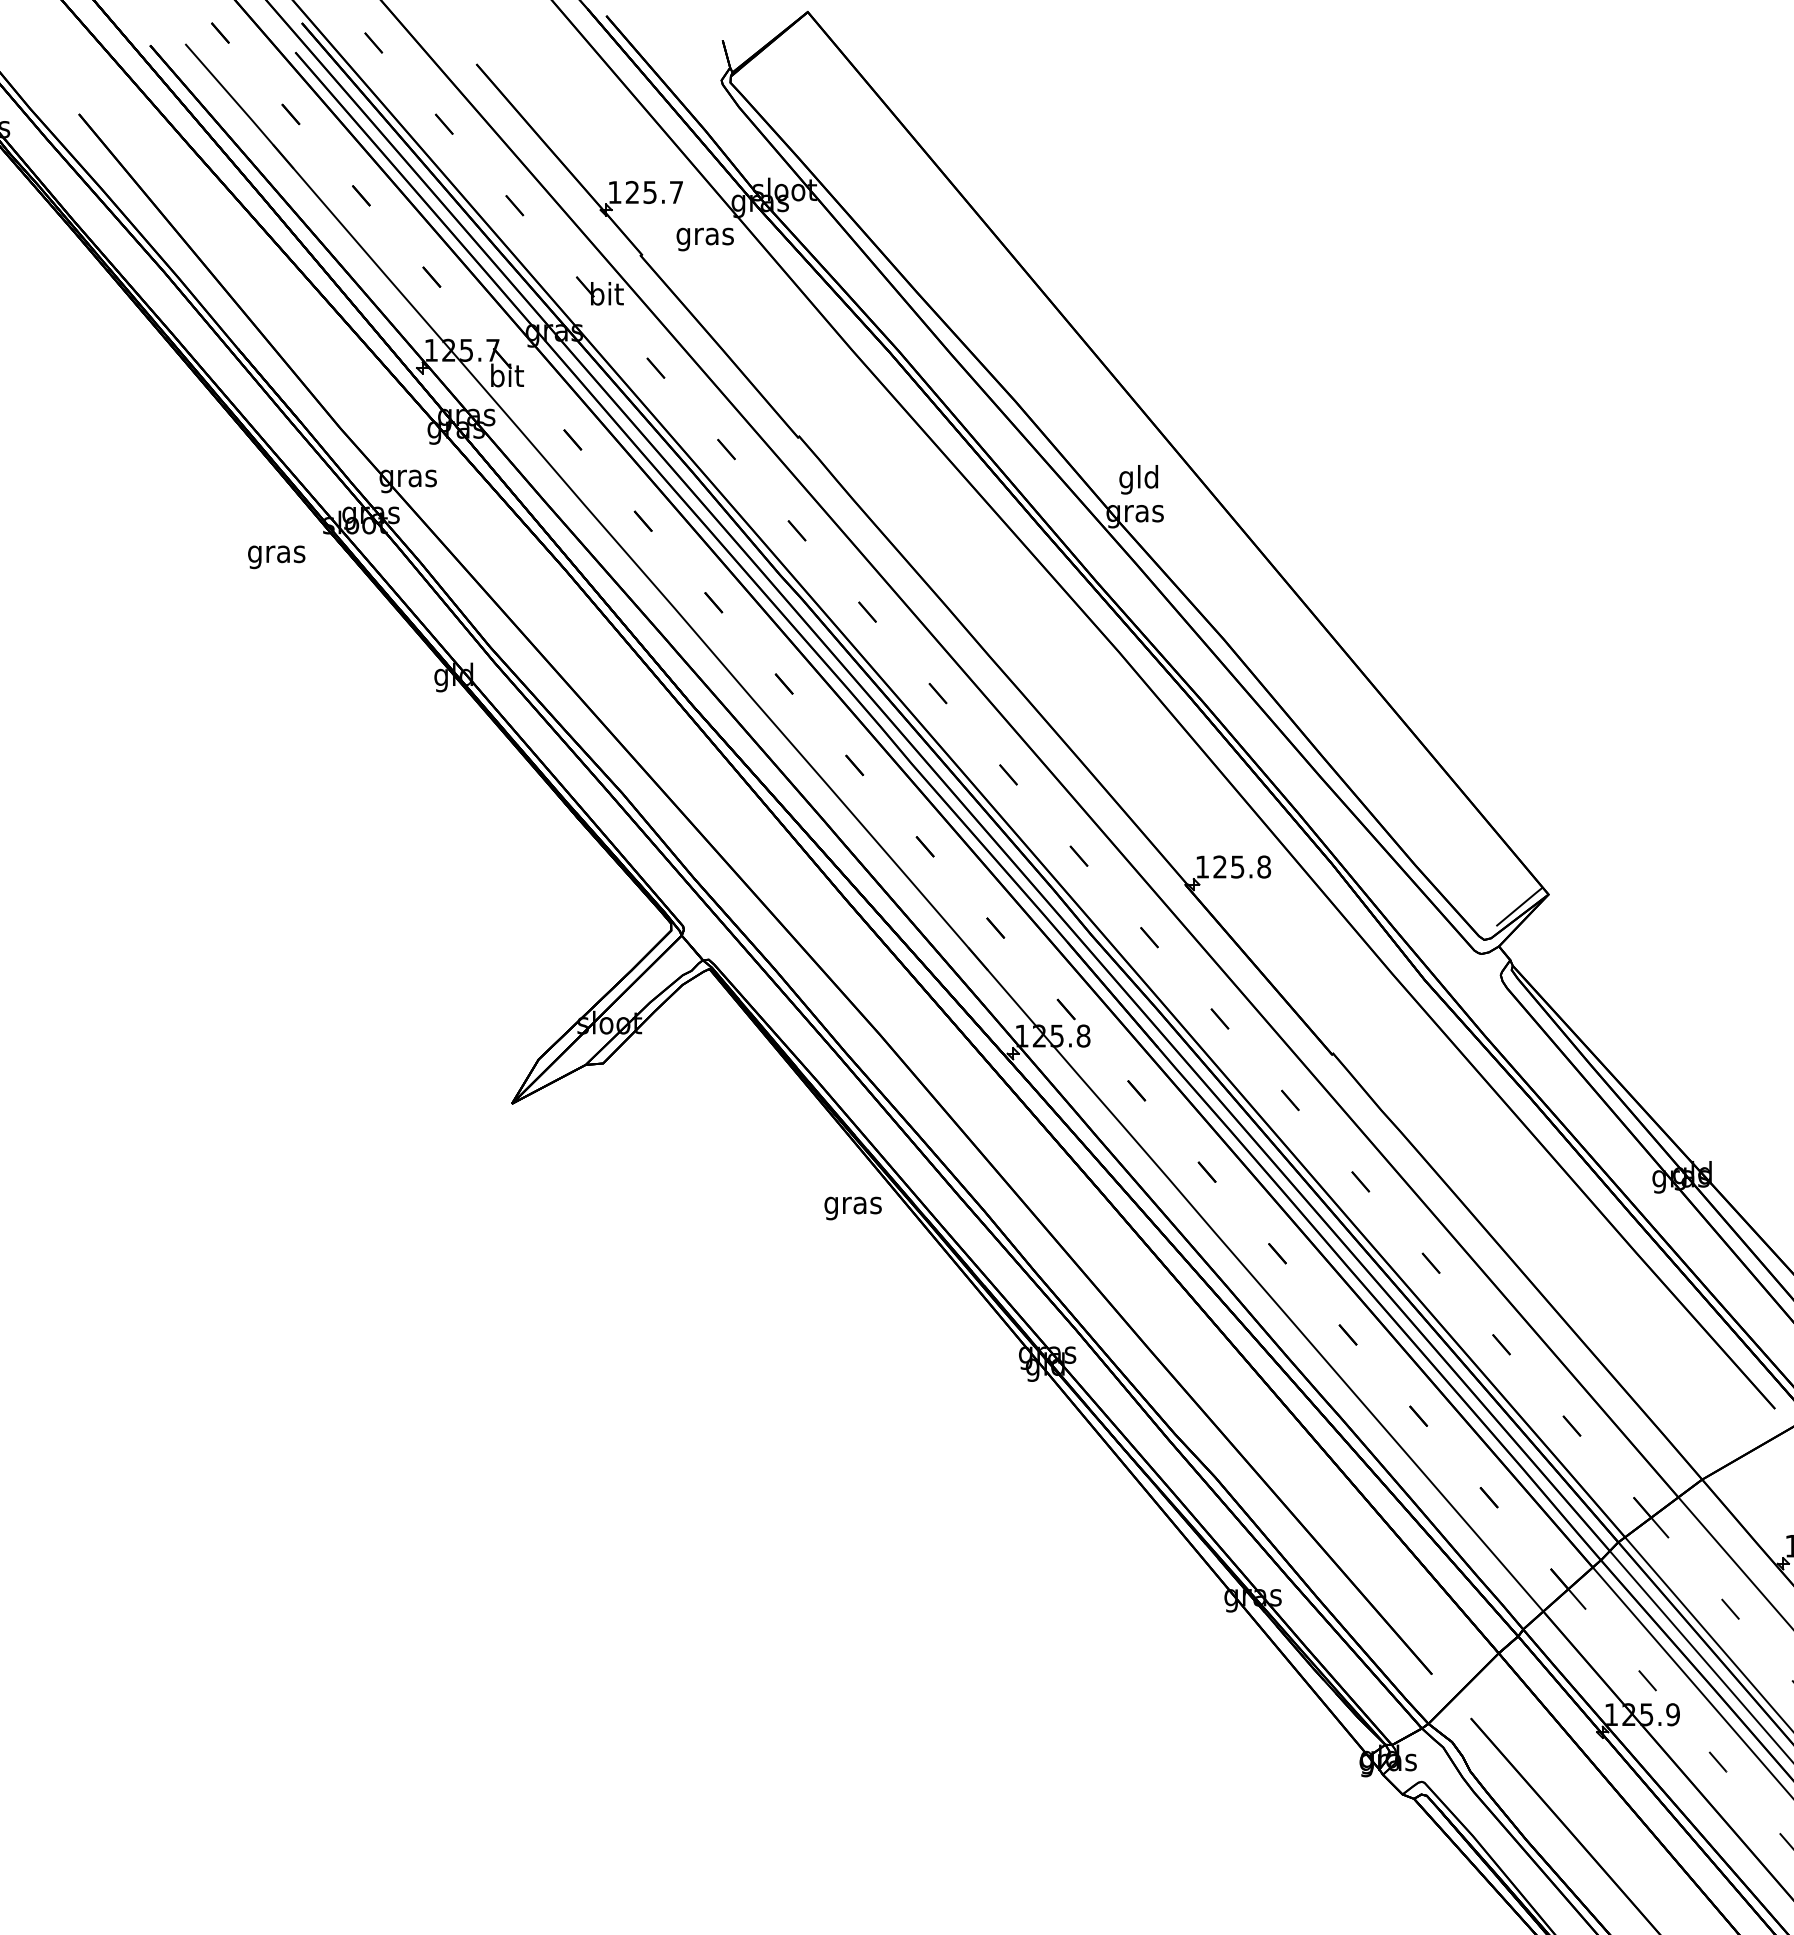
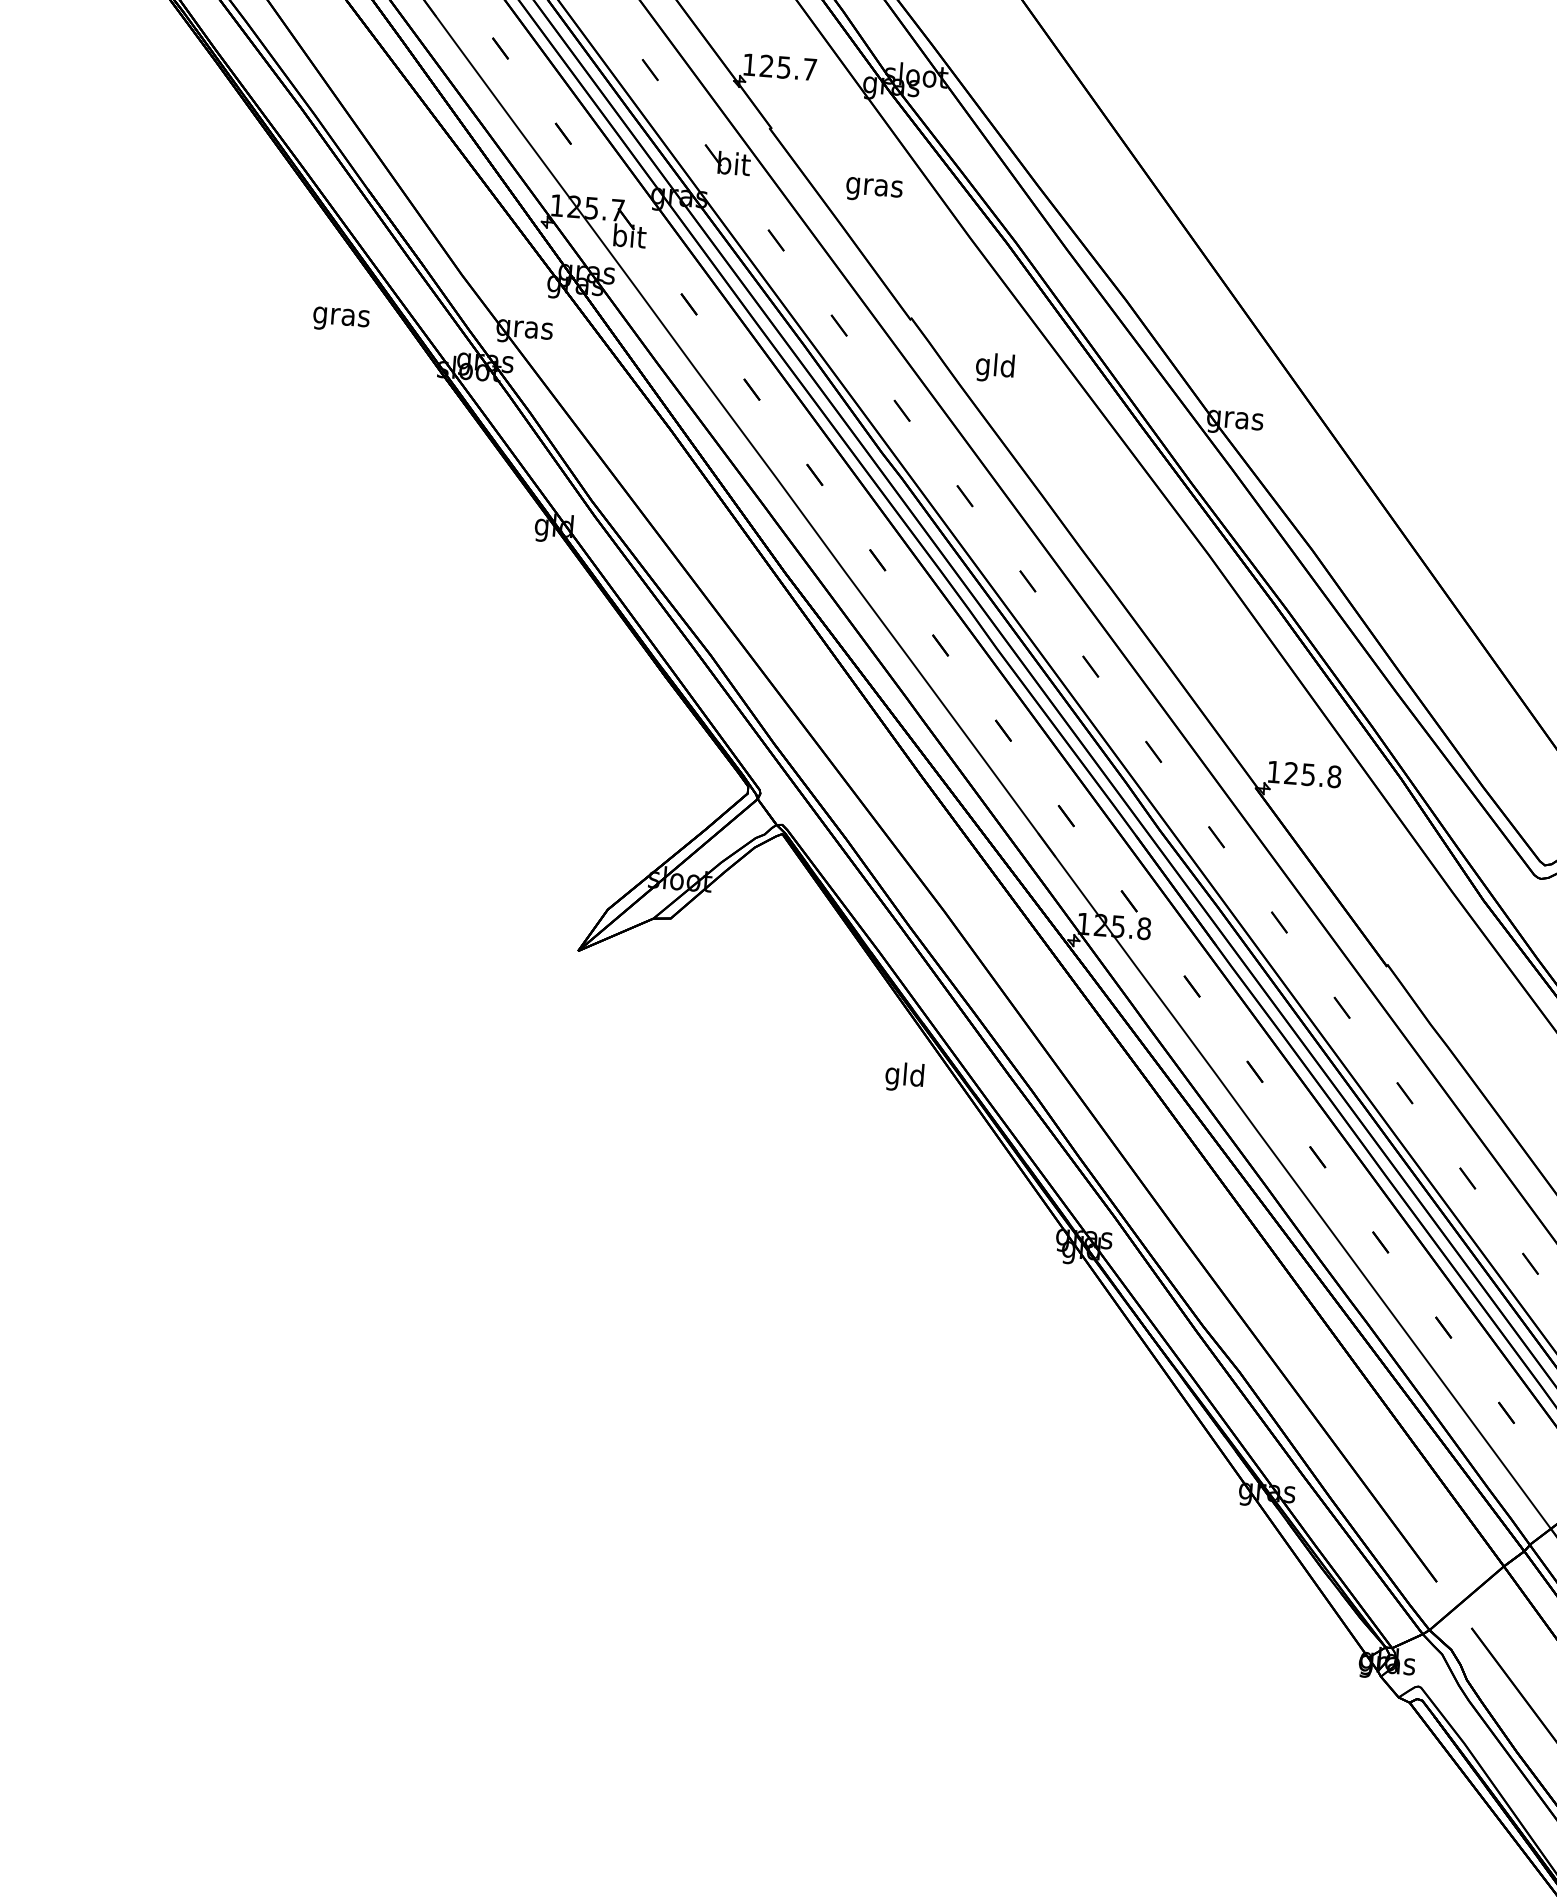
text: (704, 239) -> (873, 190), moved
text: (1138, 479) -> (994, 367), moved
text: (276, 557) -> (341, 320), moved
text: (852, 1205) -> (904, 1077), gras -> gld

